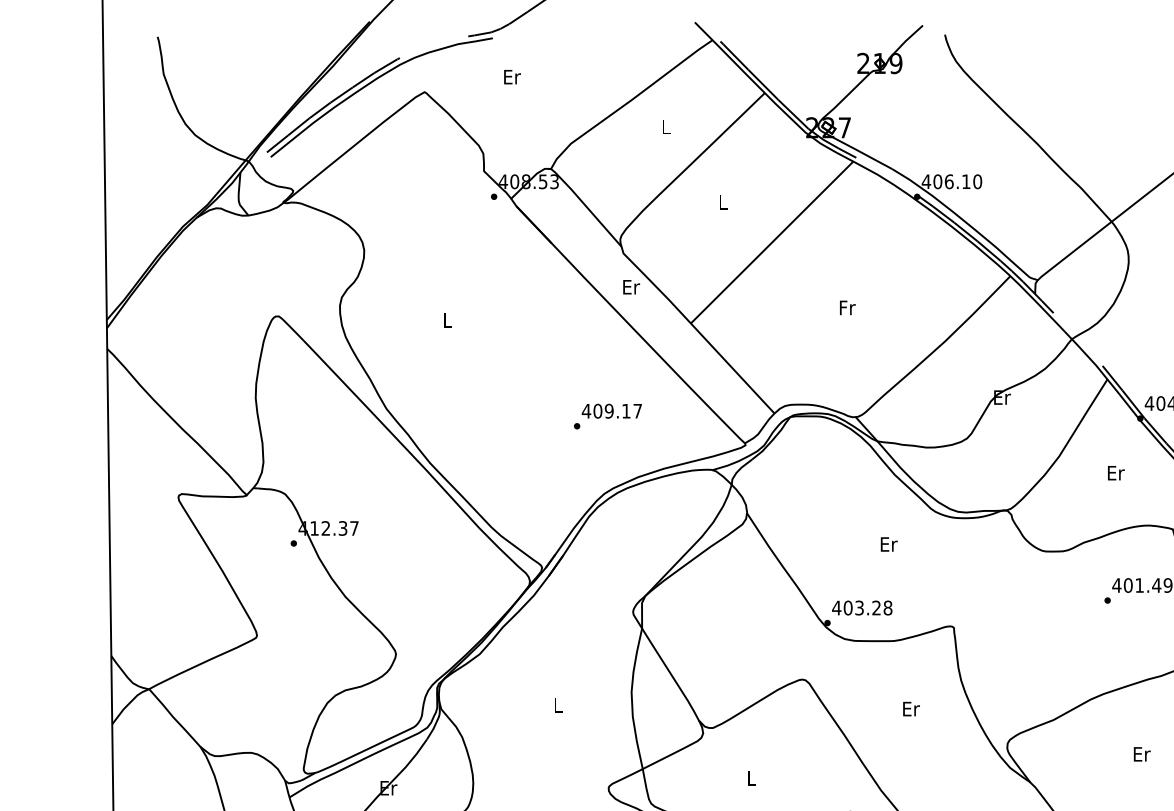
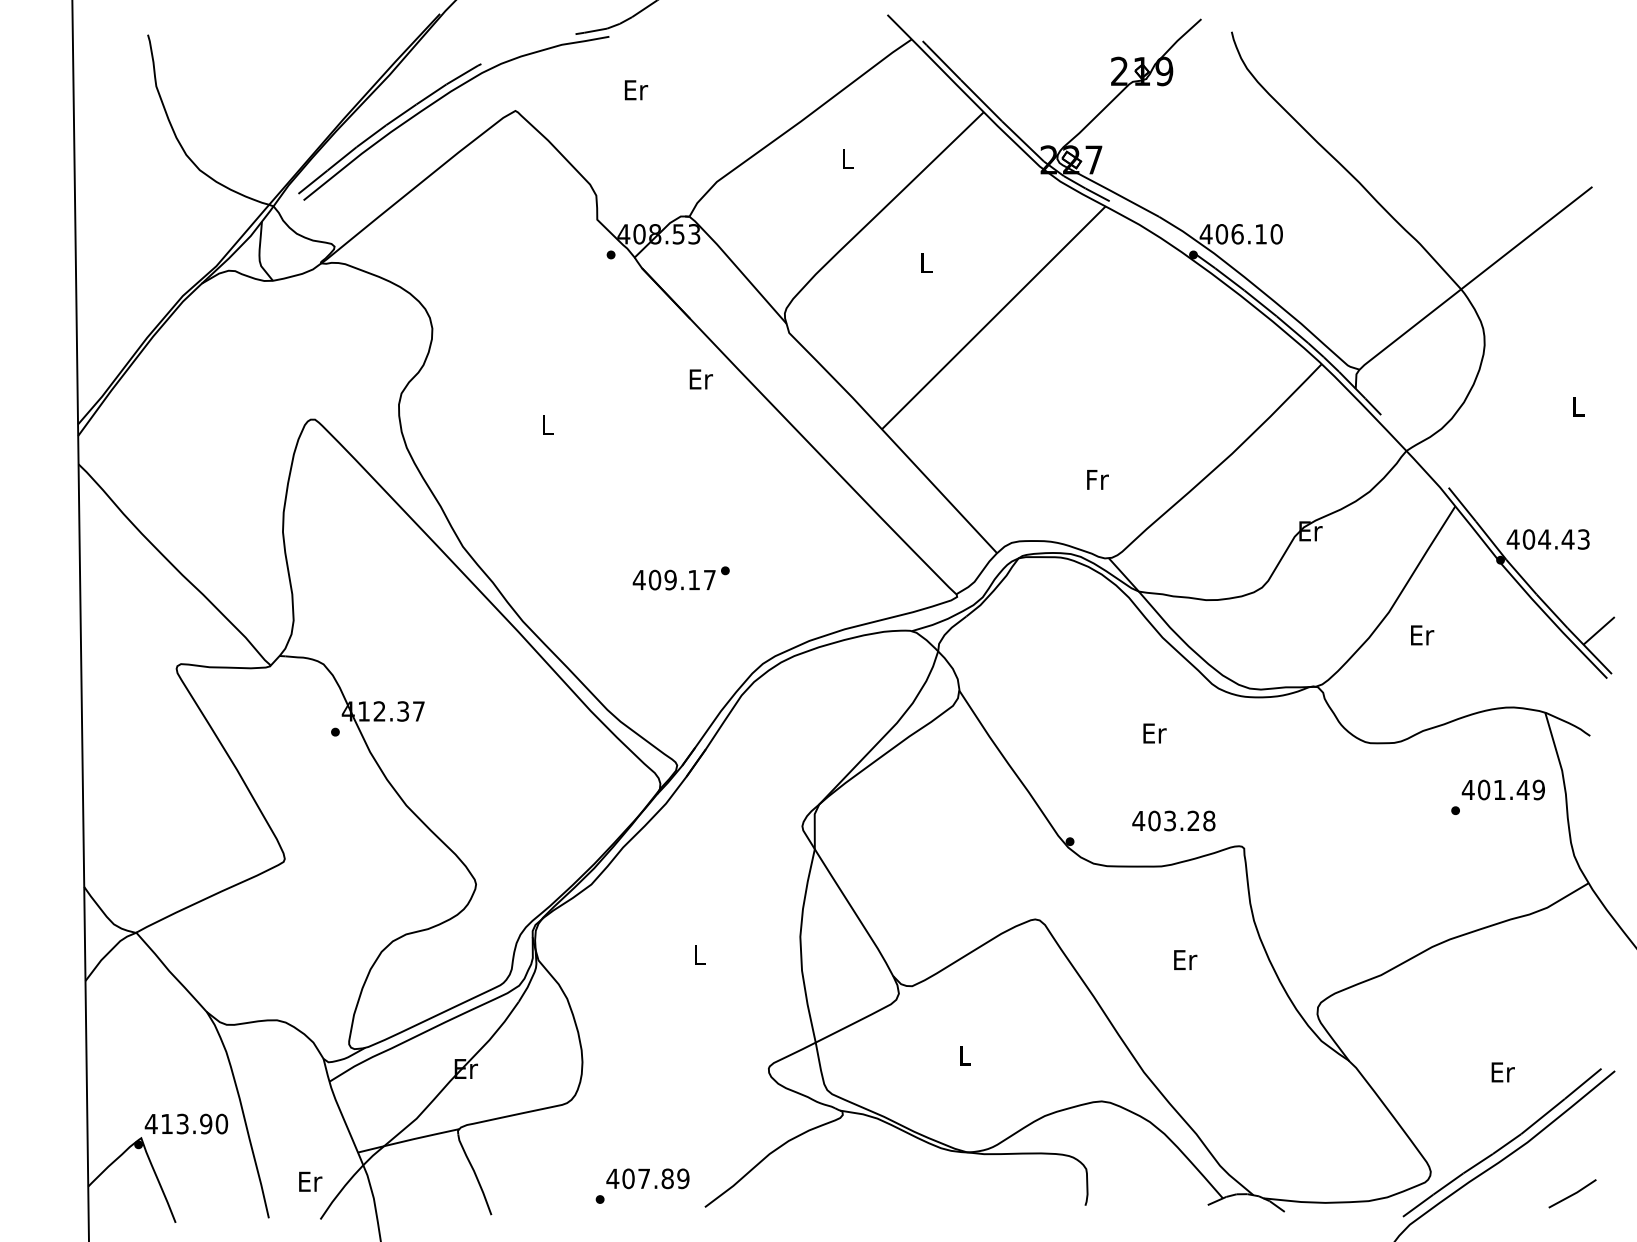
text: (630, 287) -> (700, 379), moved
text: (847, 307) -> (1097, 479), moved
text: (611, 410) -> (673, 579), moved
text: (1116, 473) -> (1422, 635), moved
text: (862, 607) -> (1173, 820), moved
text: (1141, 754) -> (1502, 1072), moved

